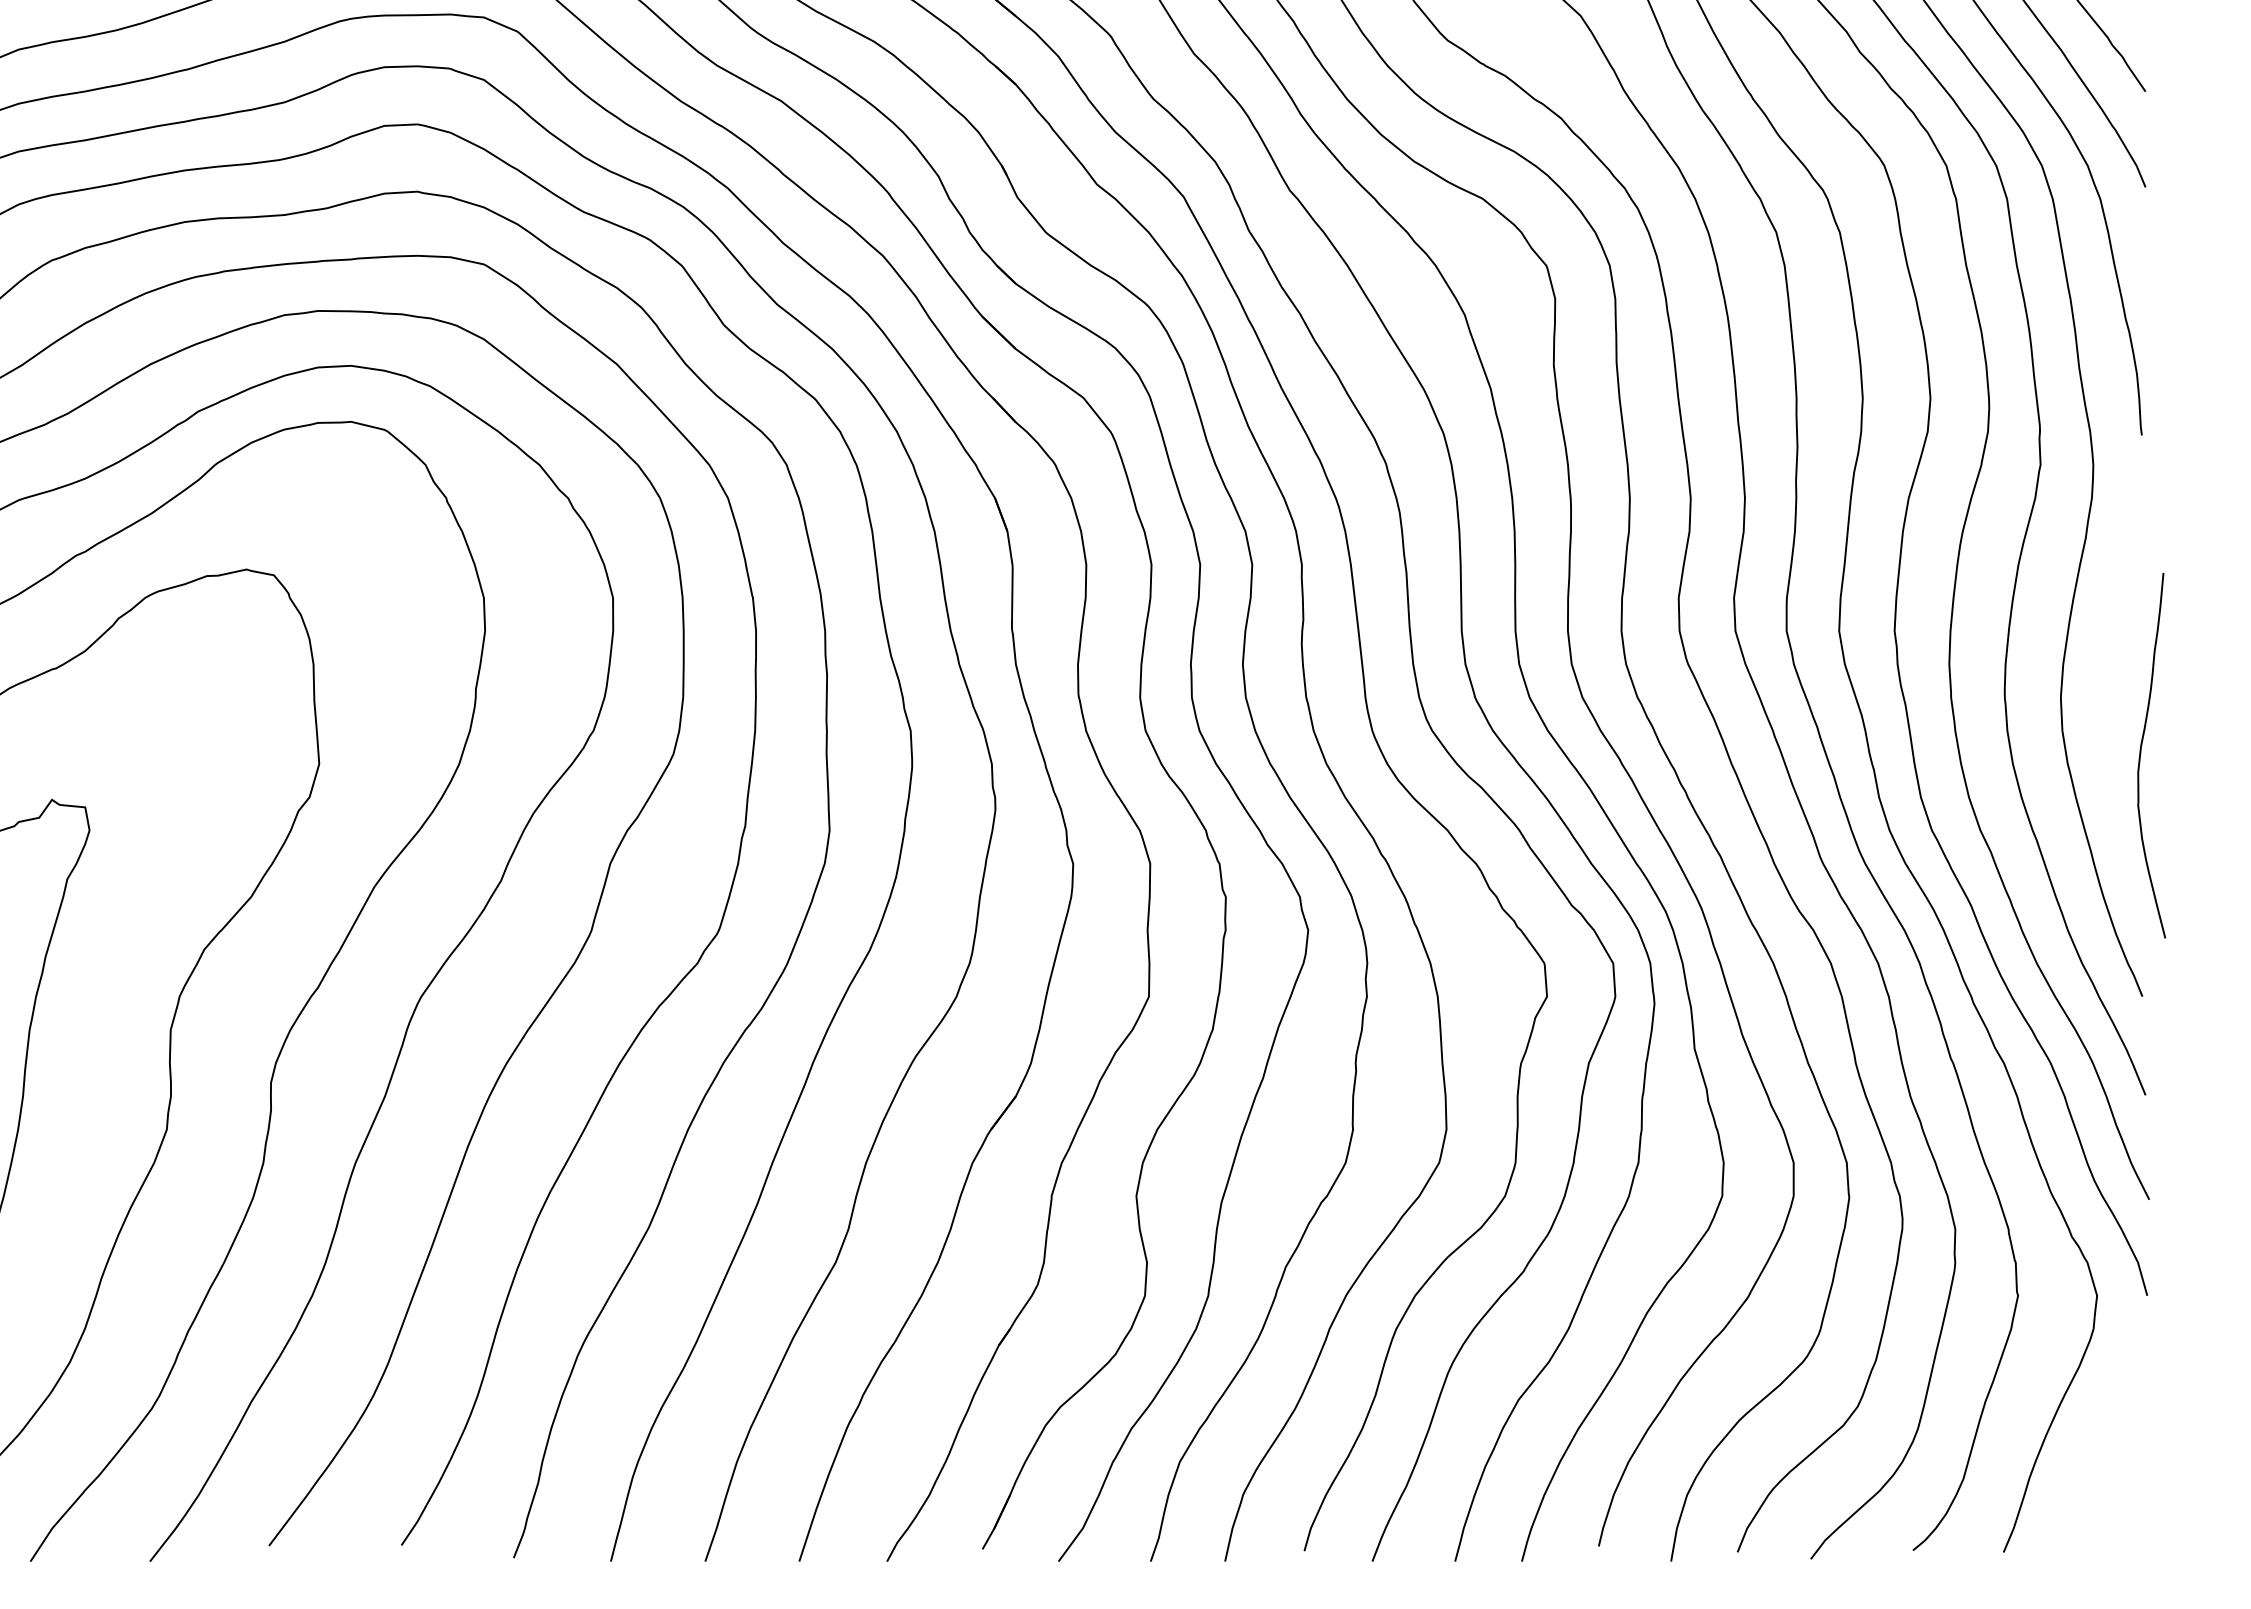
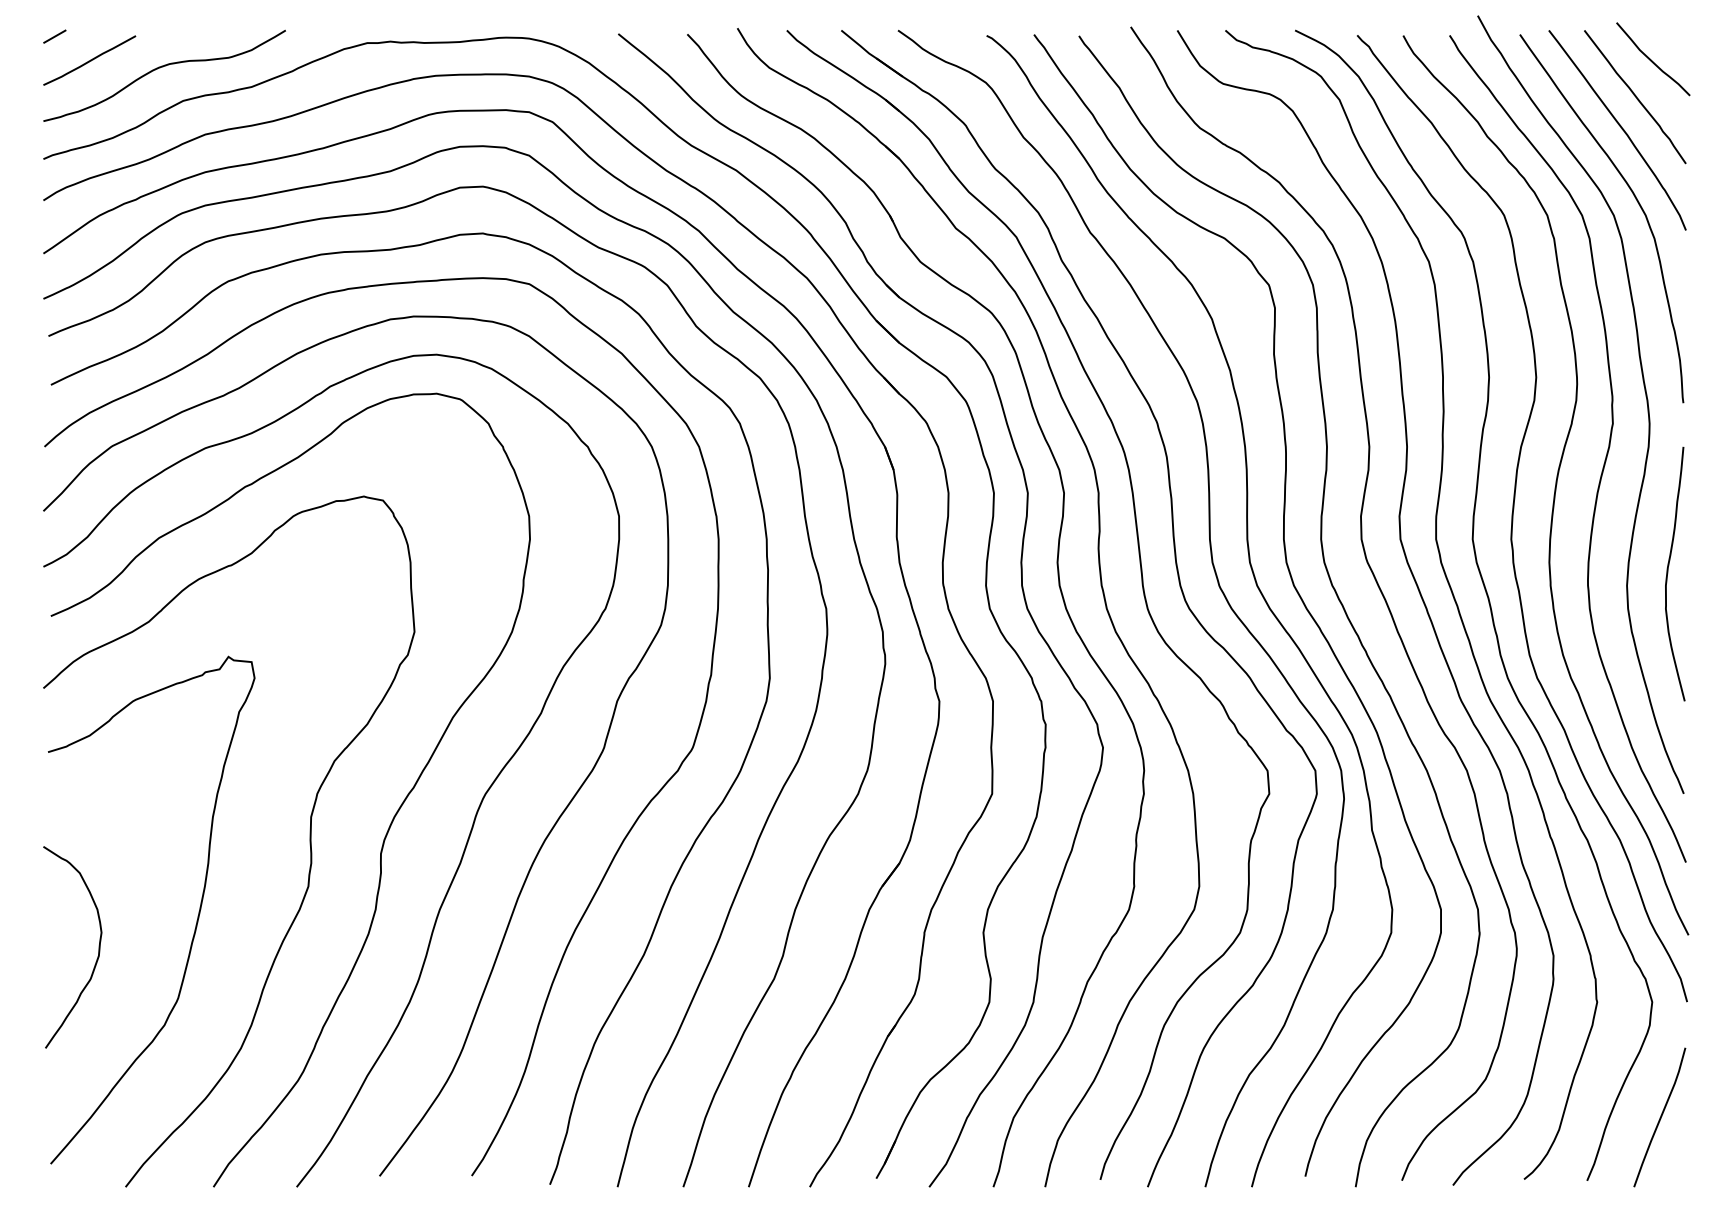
curve: (2141, 754) -> (1668, 573), moved
curve: (2107, 1461) -> (1659, 1117), added

